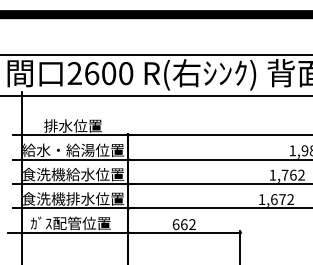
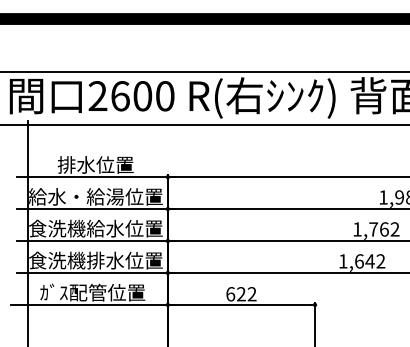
text: (282, 199) -> (370, 261), 1,672 -> 1,642
text: (184, 224) -> (241, 294), 662 -> 622

